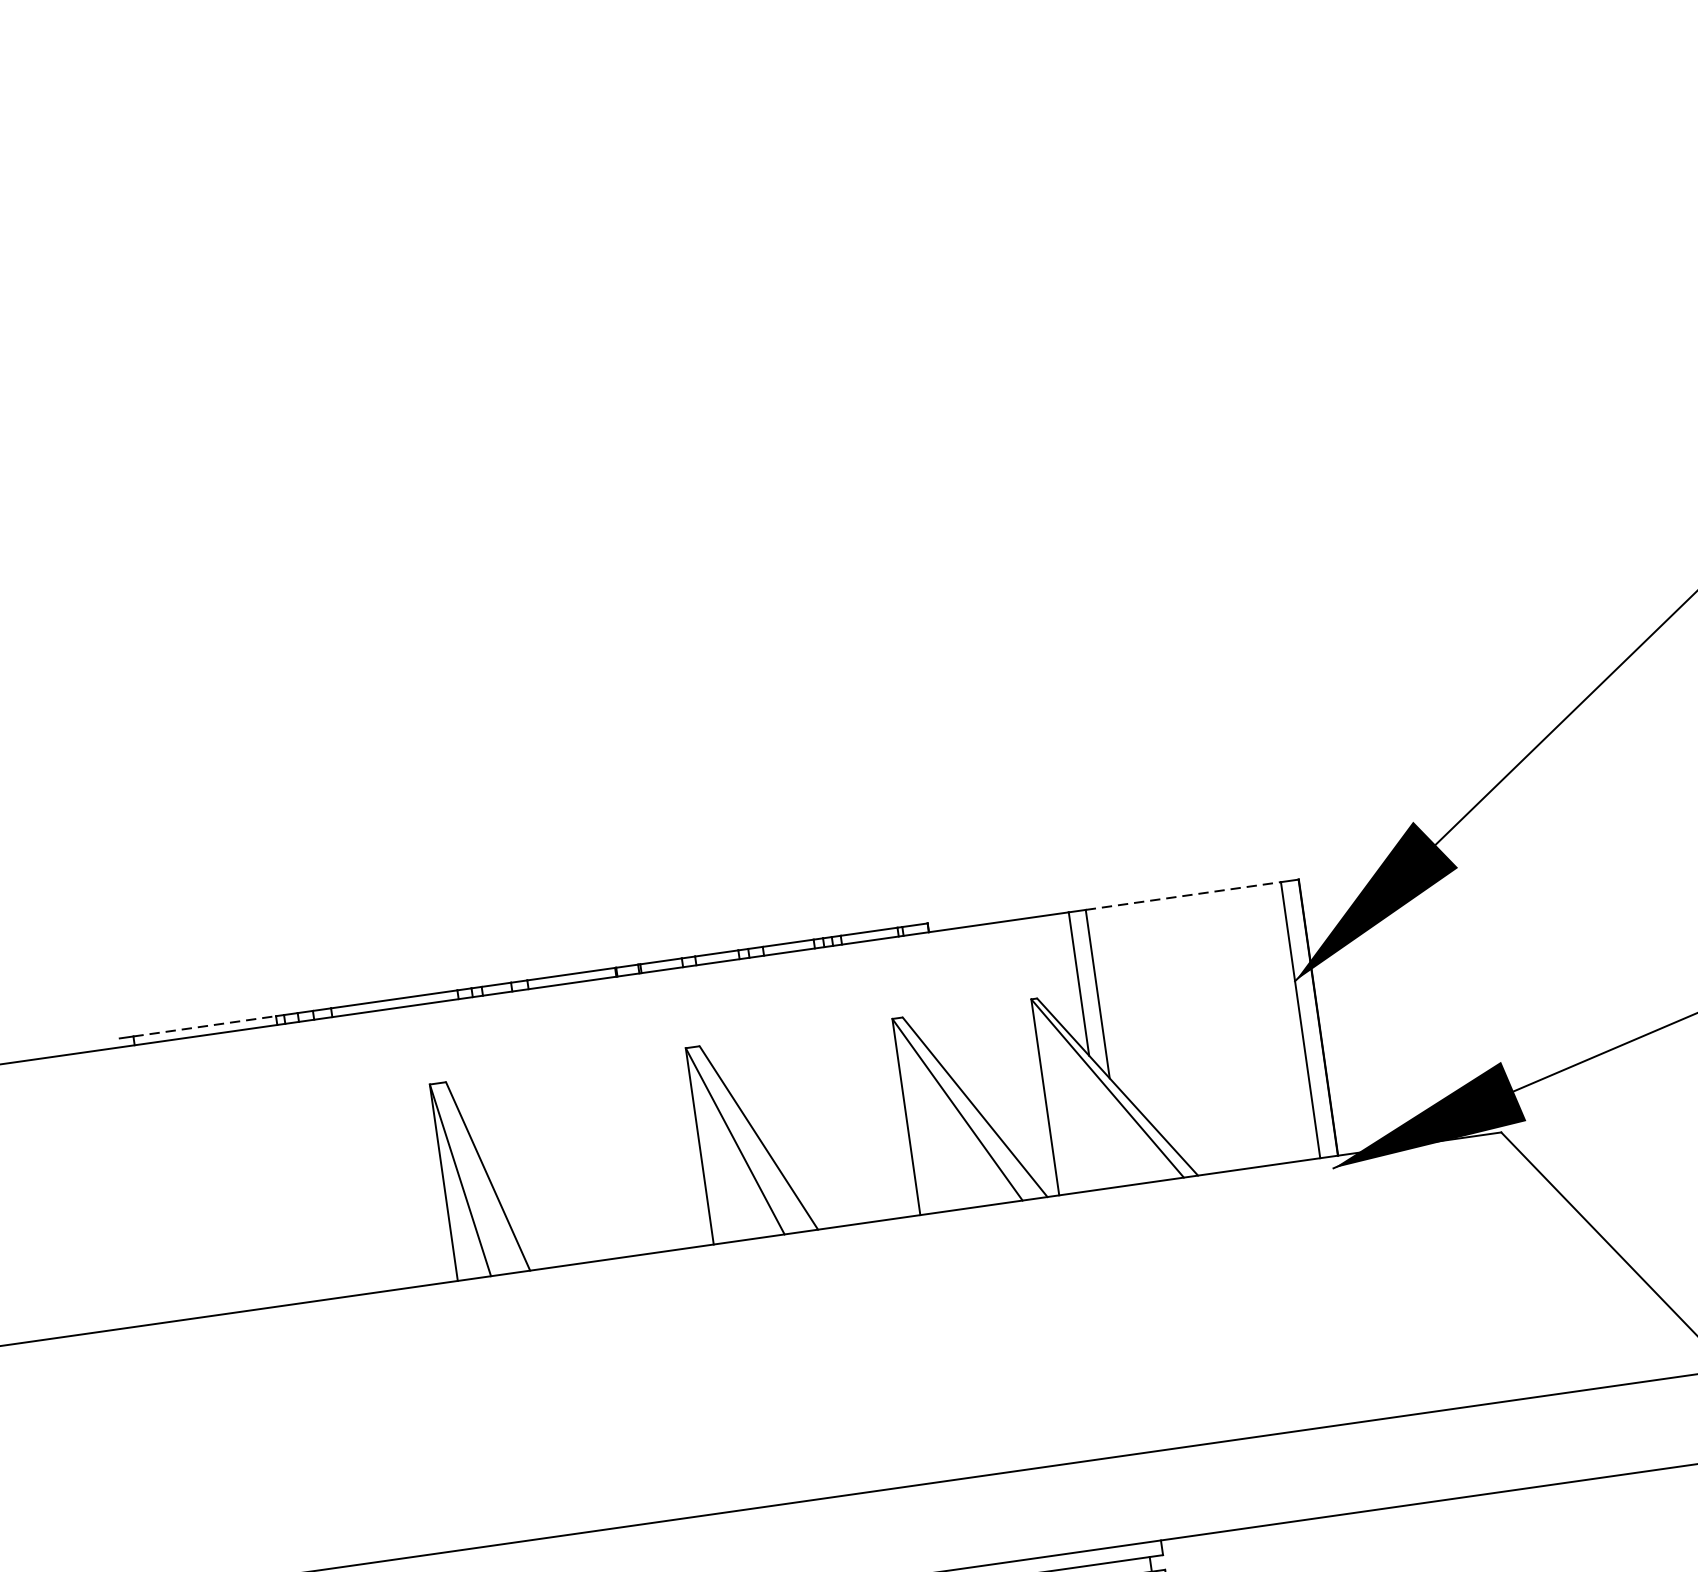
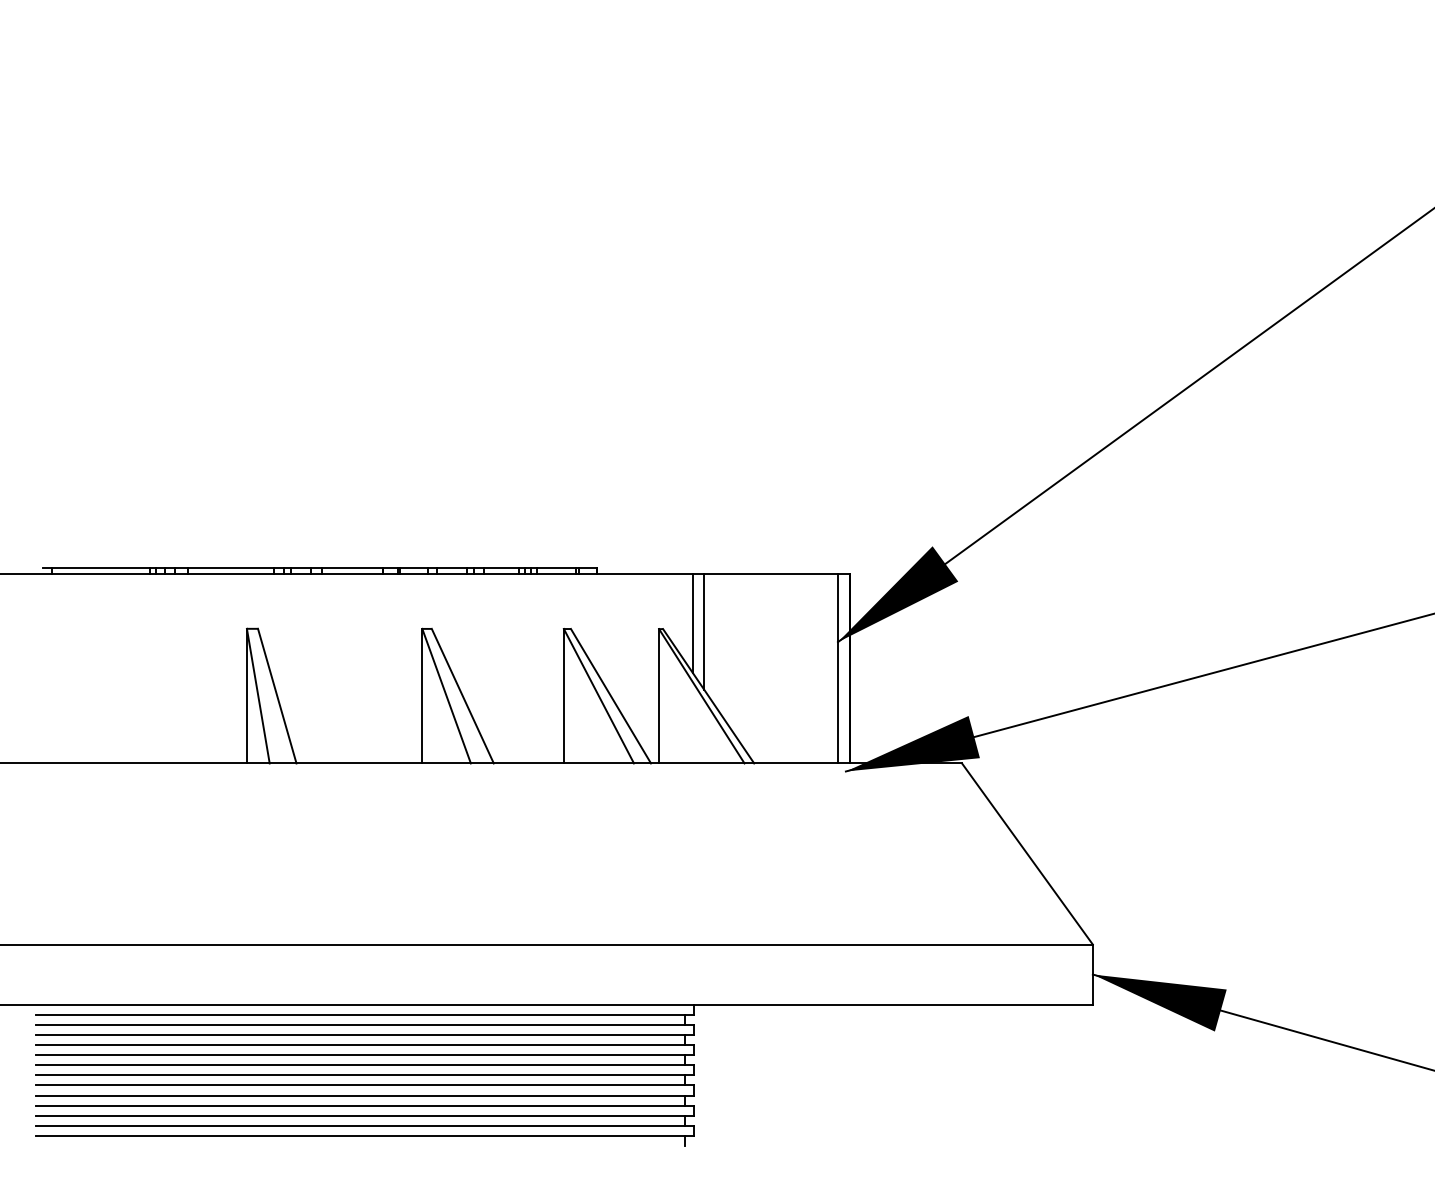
line: (1184, 896) -> (771, 574), dashed -> solid
line: (205, 1026) -> (101, 568), dashed -> solid

